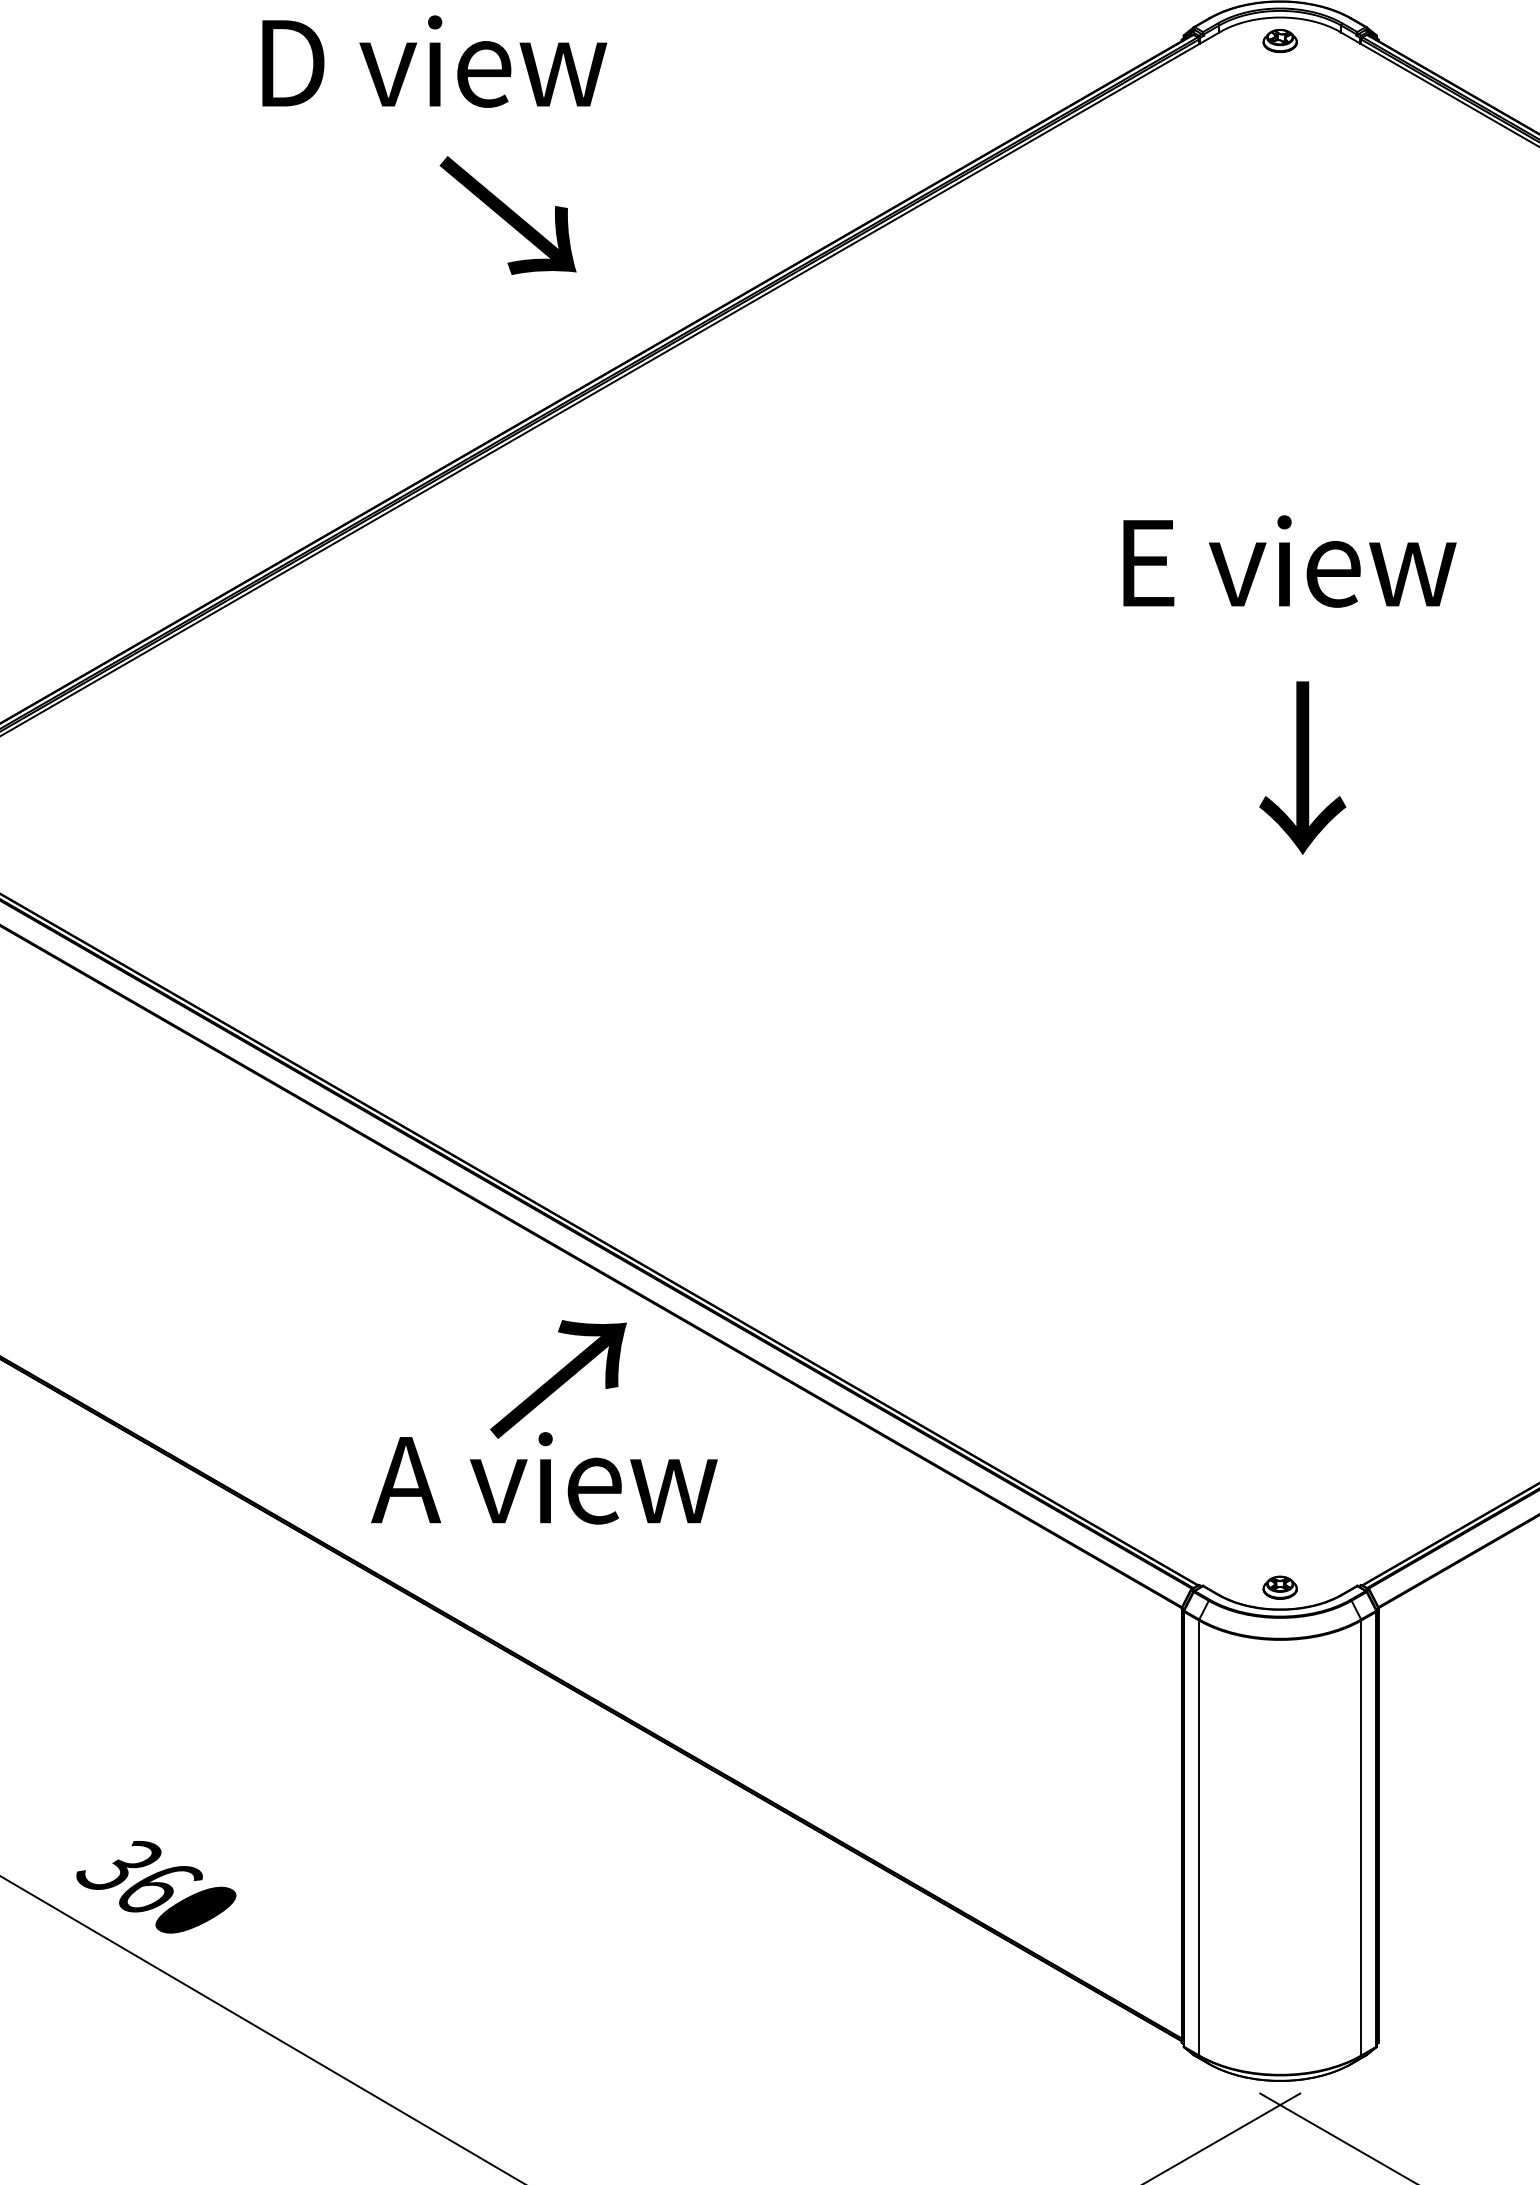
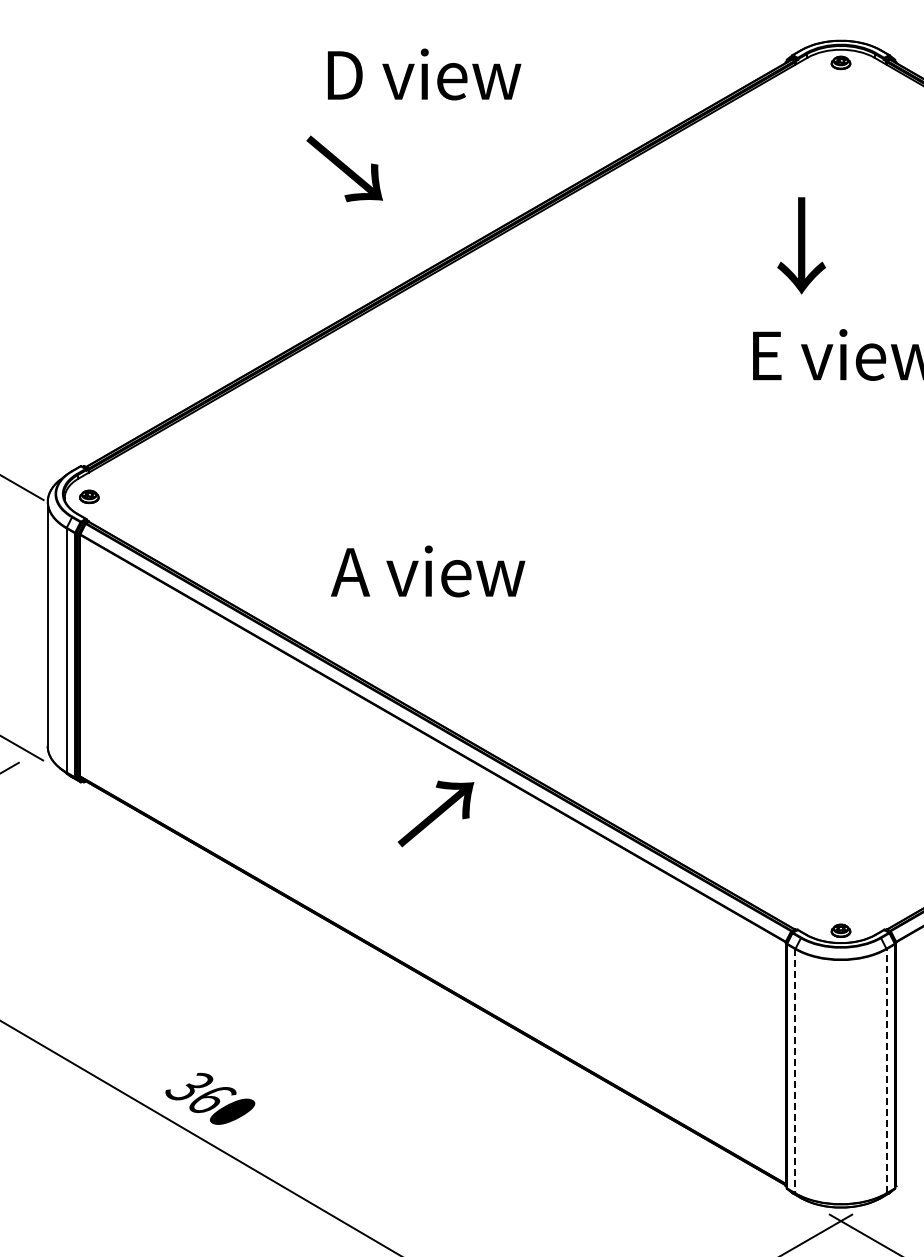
text: (434, 61) -> (424, 74), moved
text: (507, 214) -> (344, 168), moved
text: (1302, 767) -> (801, 245), moved
text: (545, 1478) -> (428, 571), moved
line: (1361, 1836) -> (886, 1070), solid -> dashed
line: (1199, 1838) -> (795, 1071), solid -> dashed

